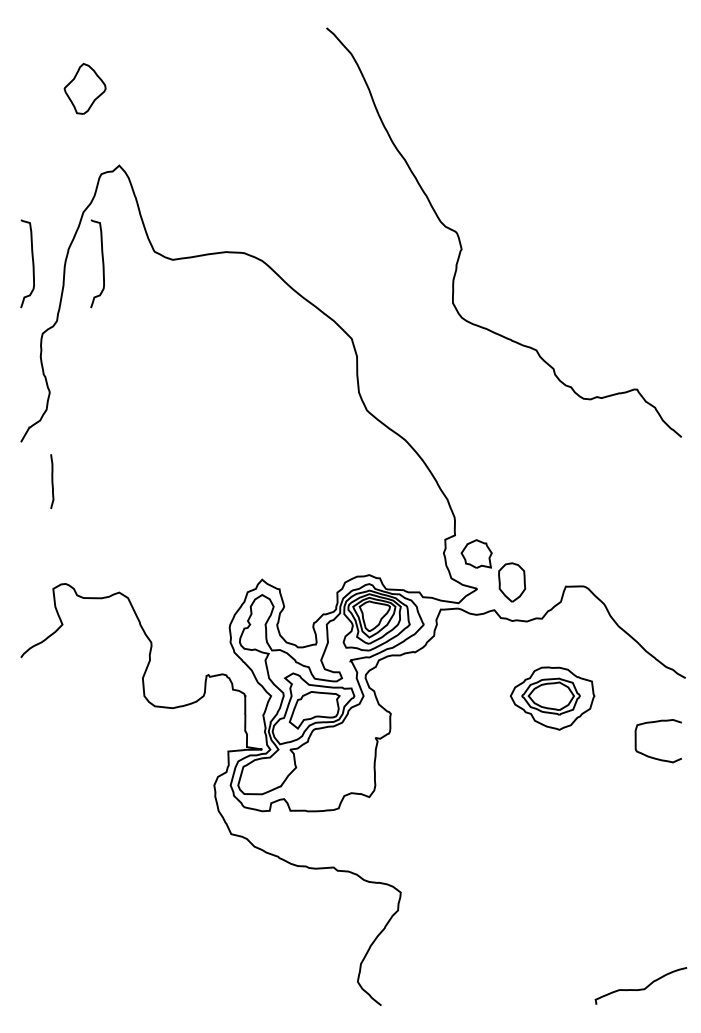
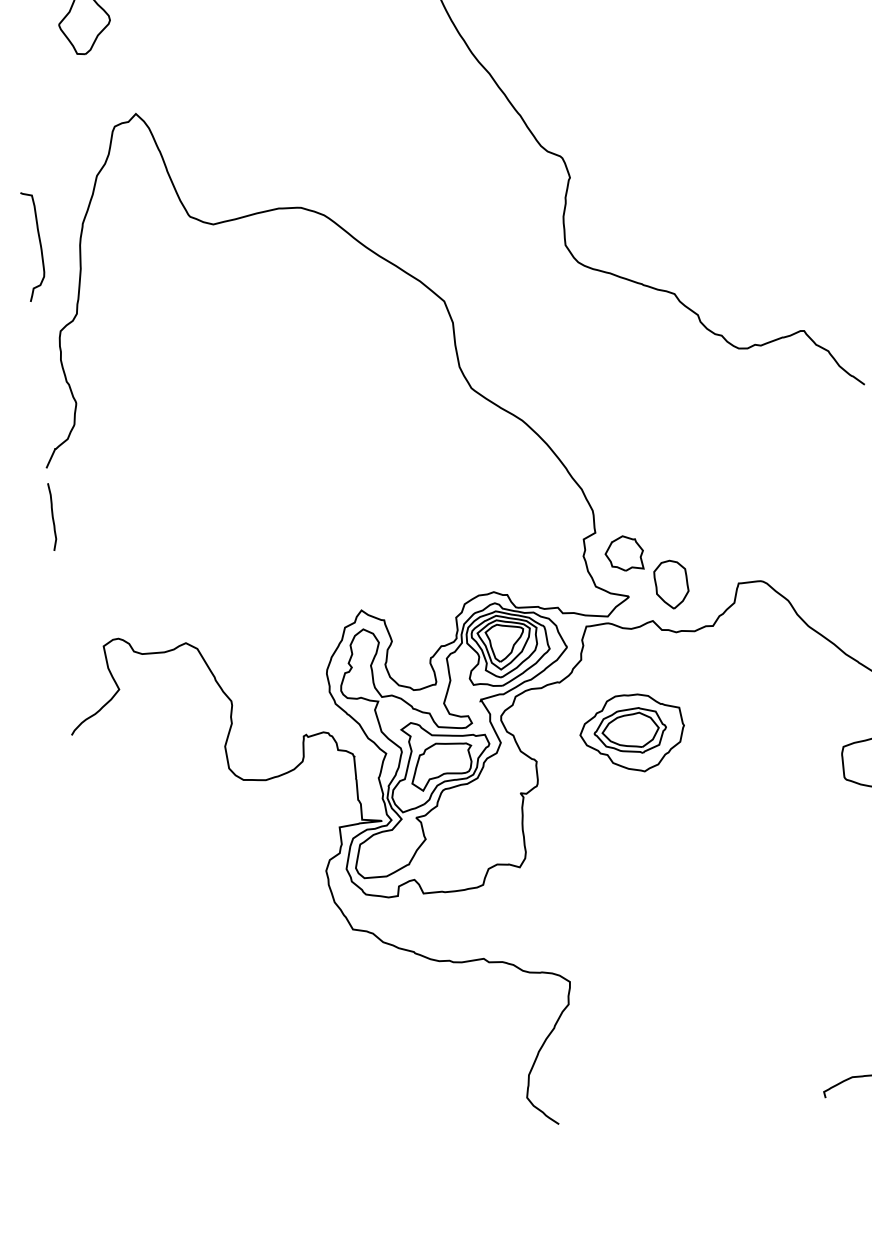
curve: (102, 263) -> (126, 237), removed
curve: (52, 481) -> (52, 516), moved
part: (552, 698) -> (632, 733), moved

